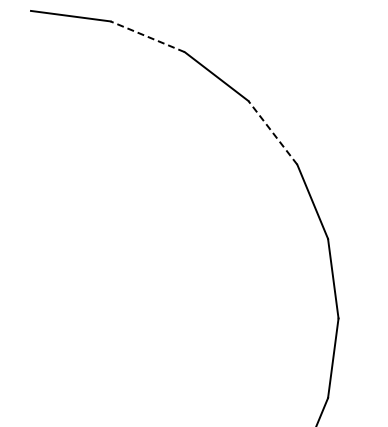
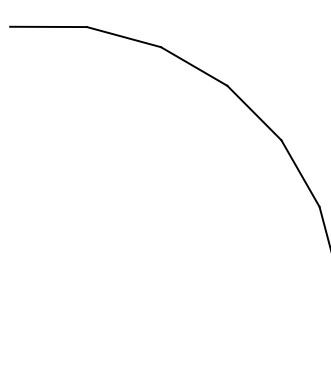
line: (147, 36) -> (123, 36), dashed -> solid
line: (272, 132) -> (253, 112), dashed -> solid

